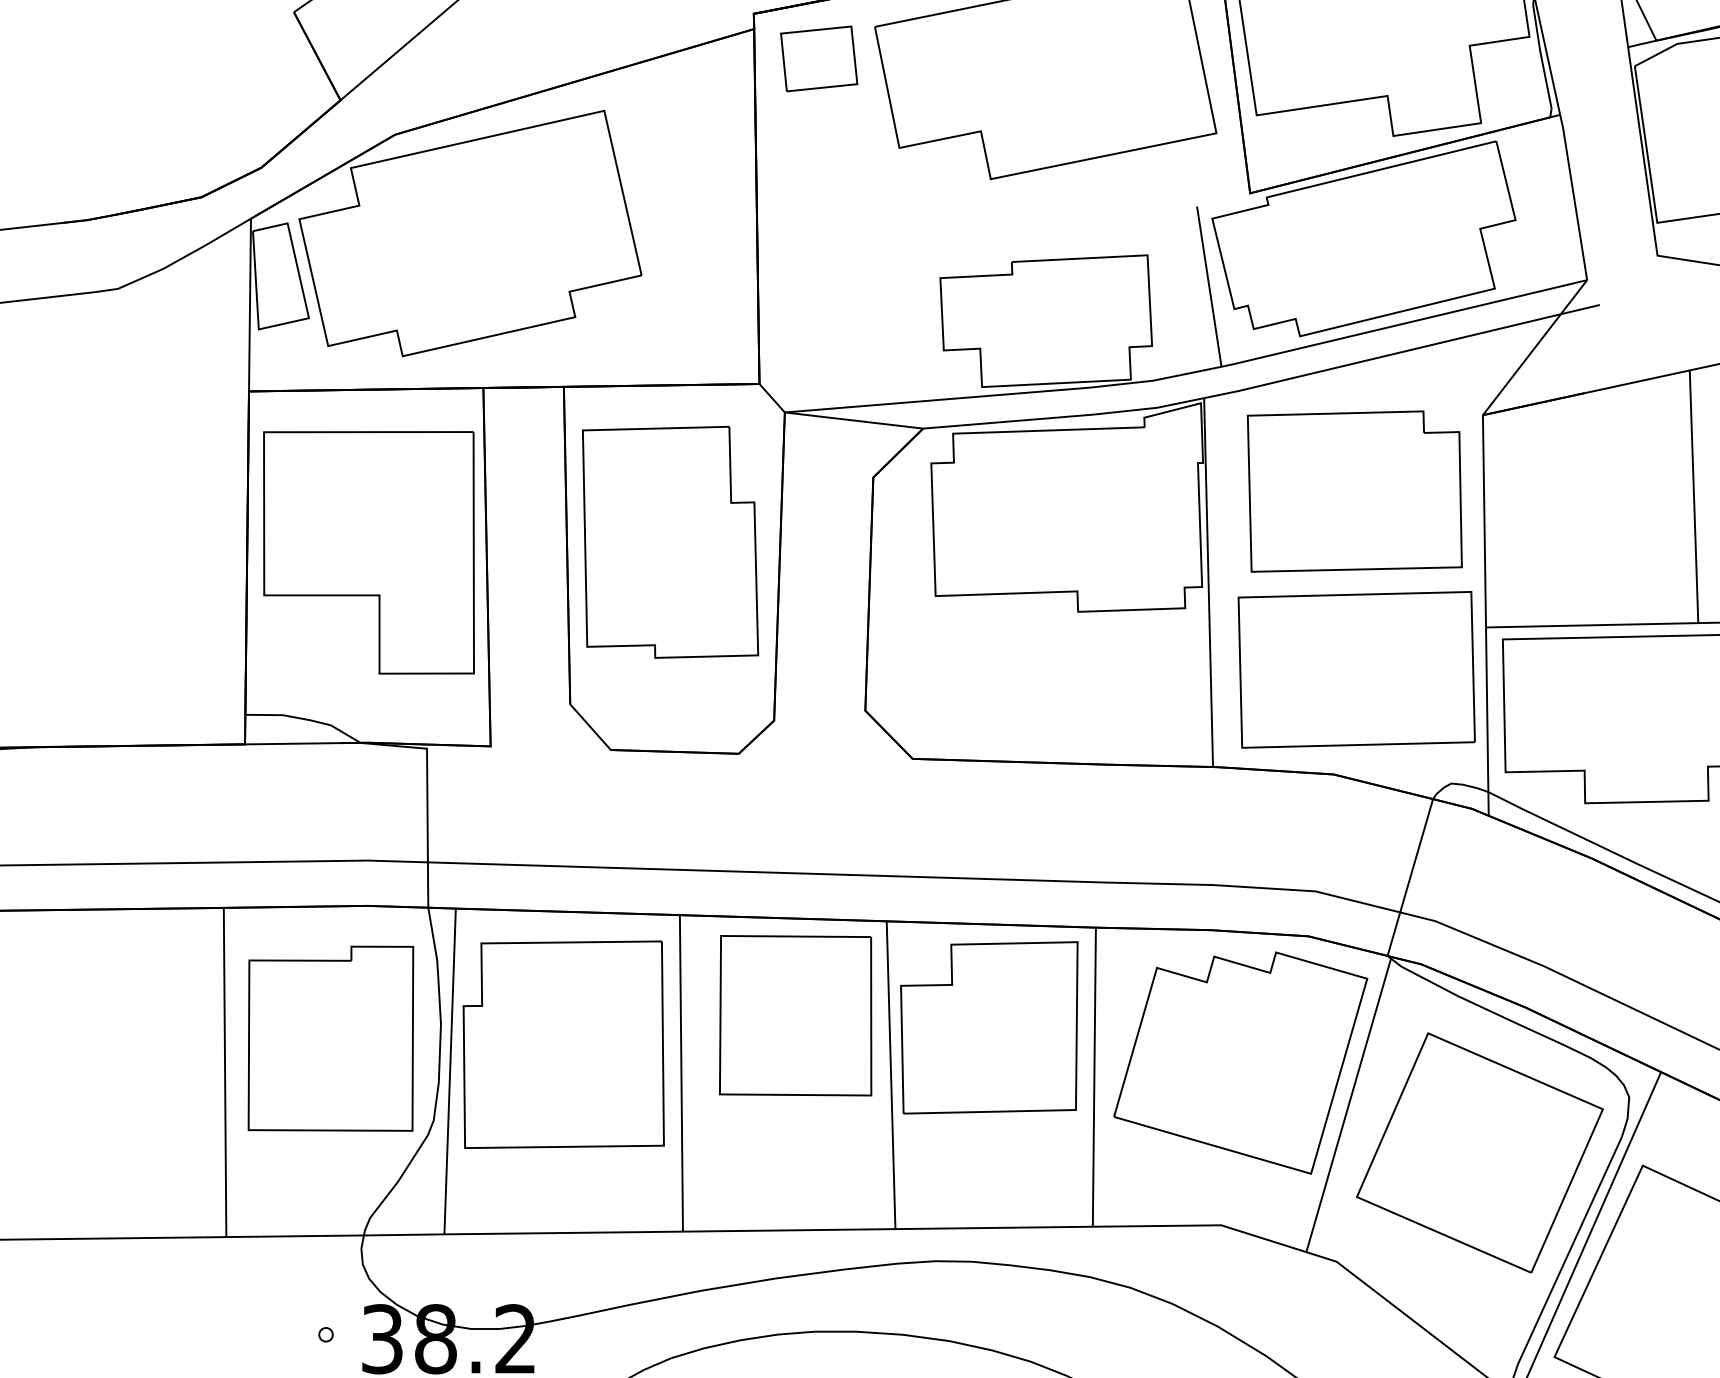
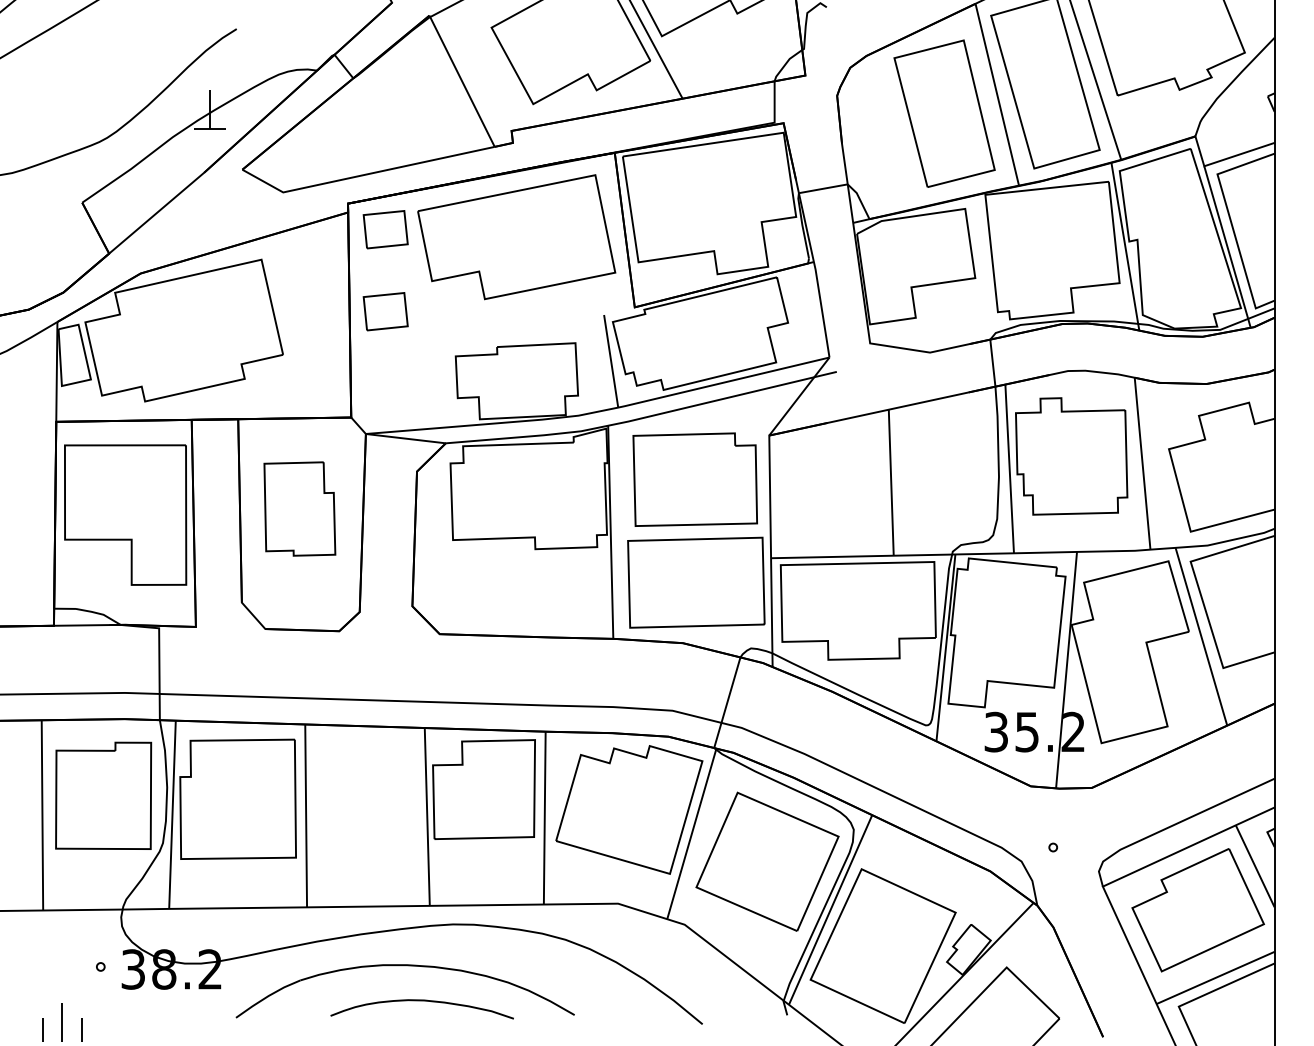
part: (818, 200) -> (385, 311), added
part: (669, 541) -> (299, 508), size x0.7
part: (794, 1015) -> (371, 782), removed

